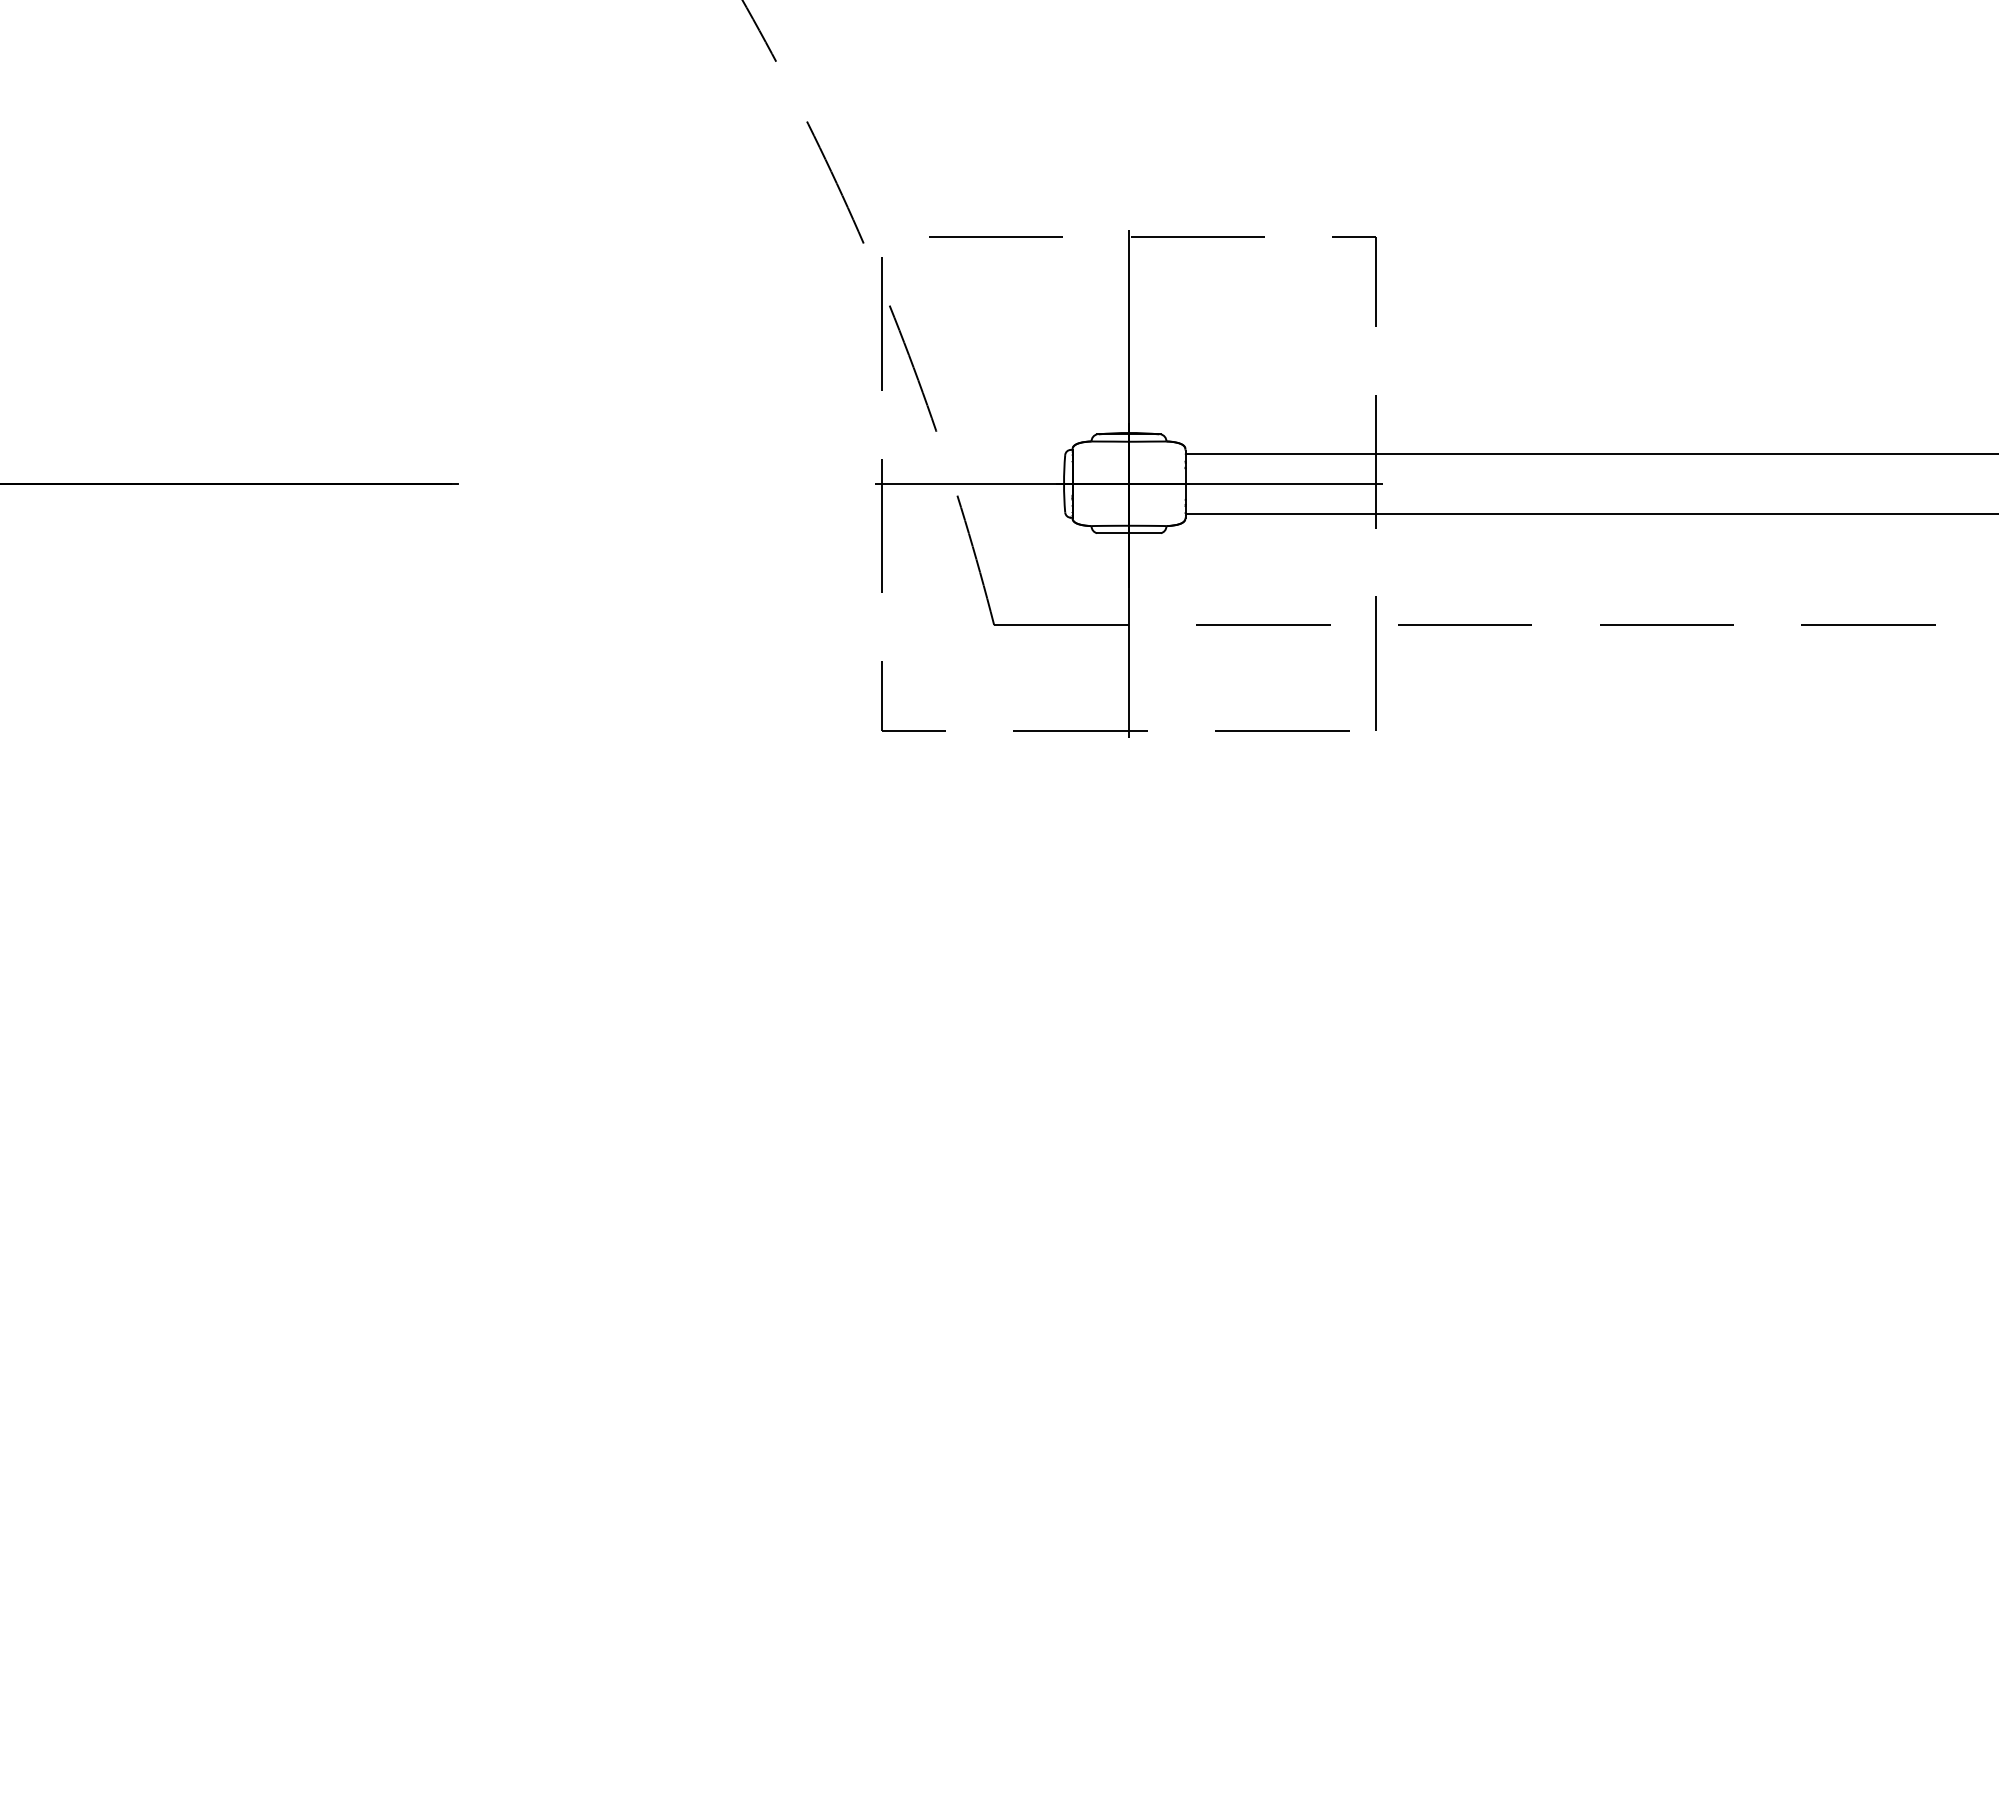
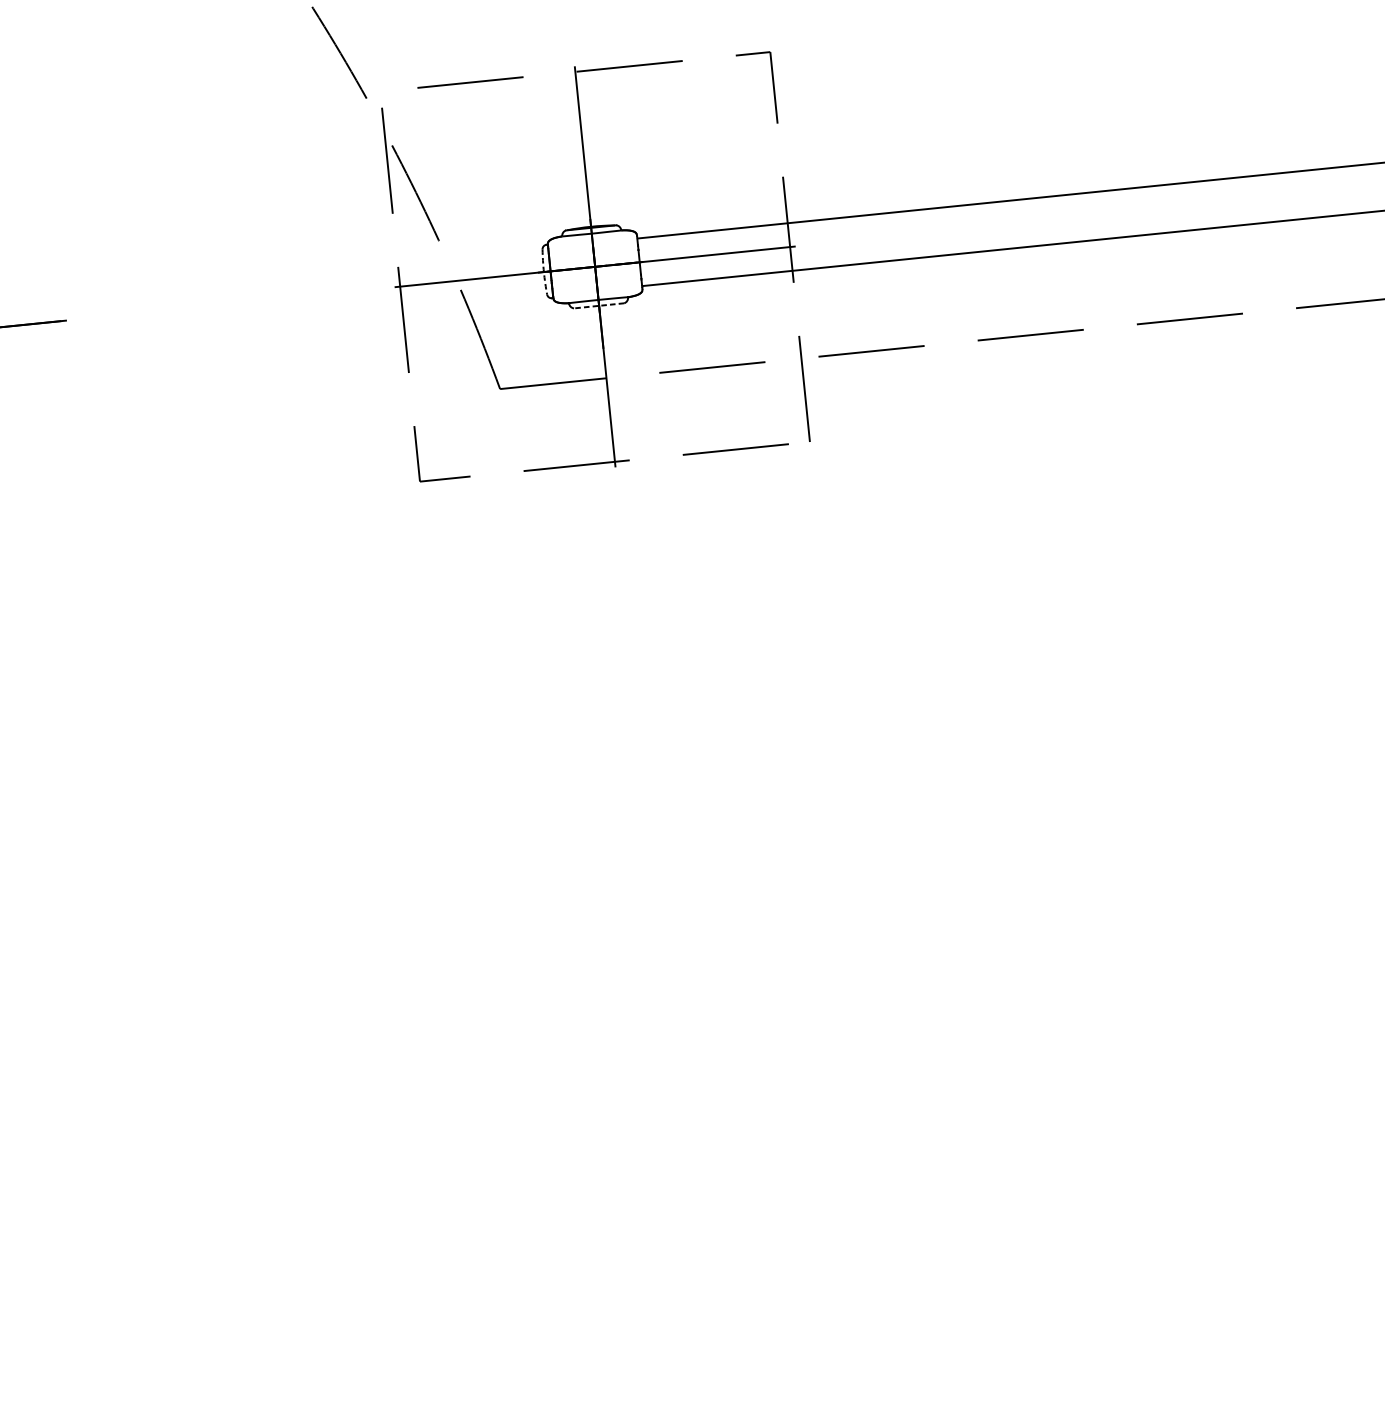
arc: (1064, 483) -> (544, 271), solid -> dashed
line: (1129, 533) -> (599, 306), solid -> dashed

